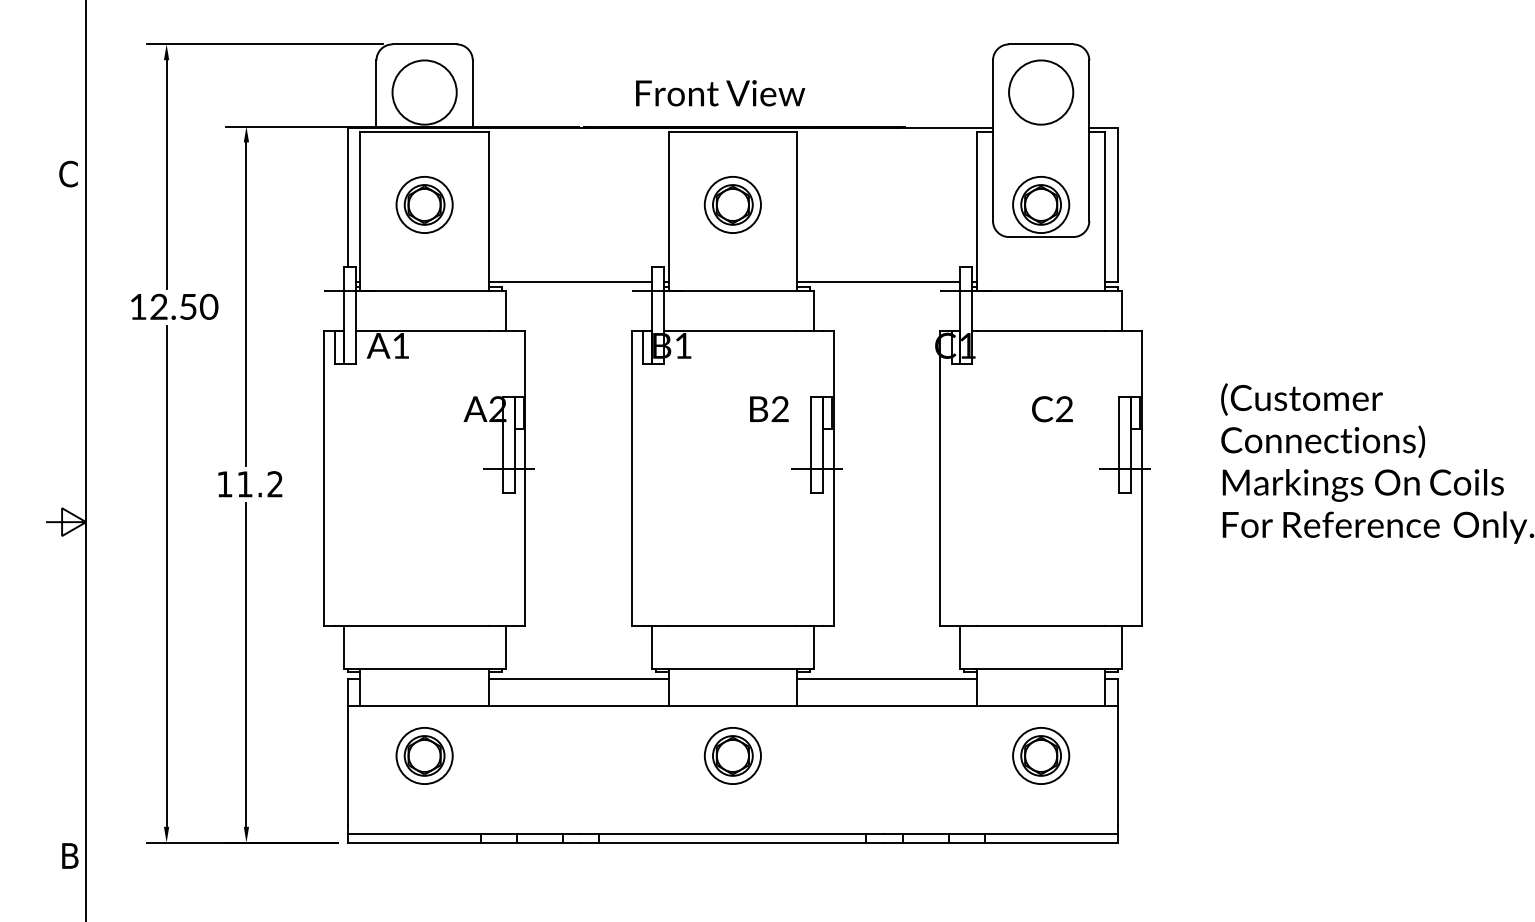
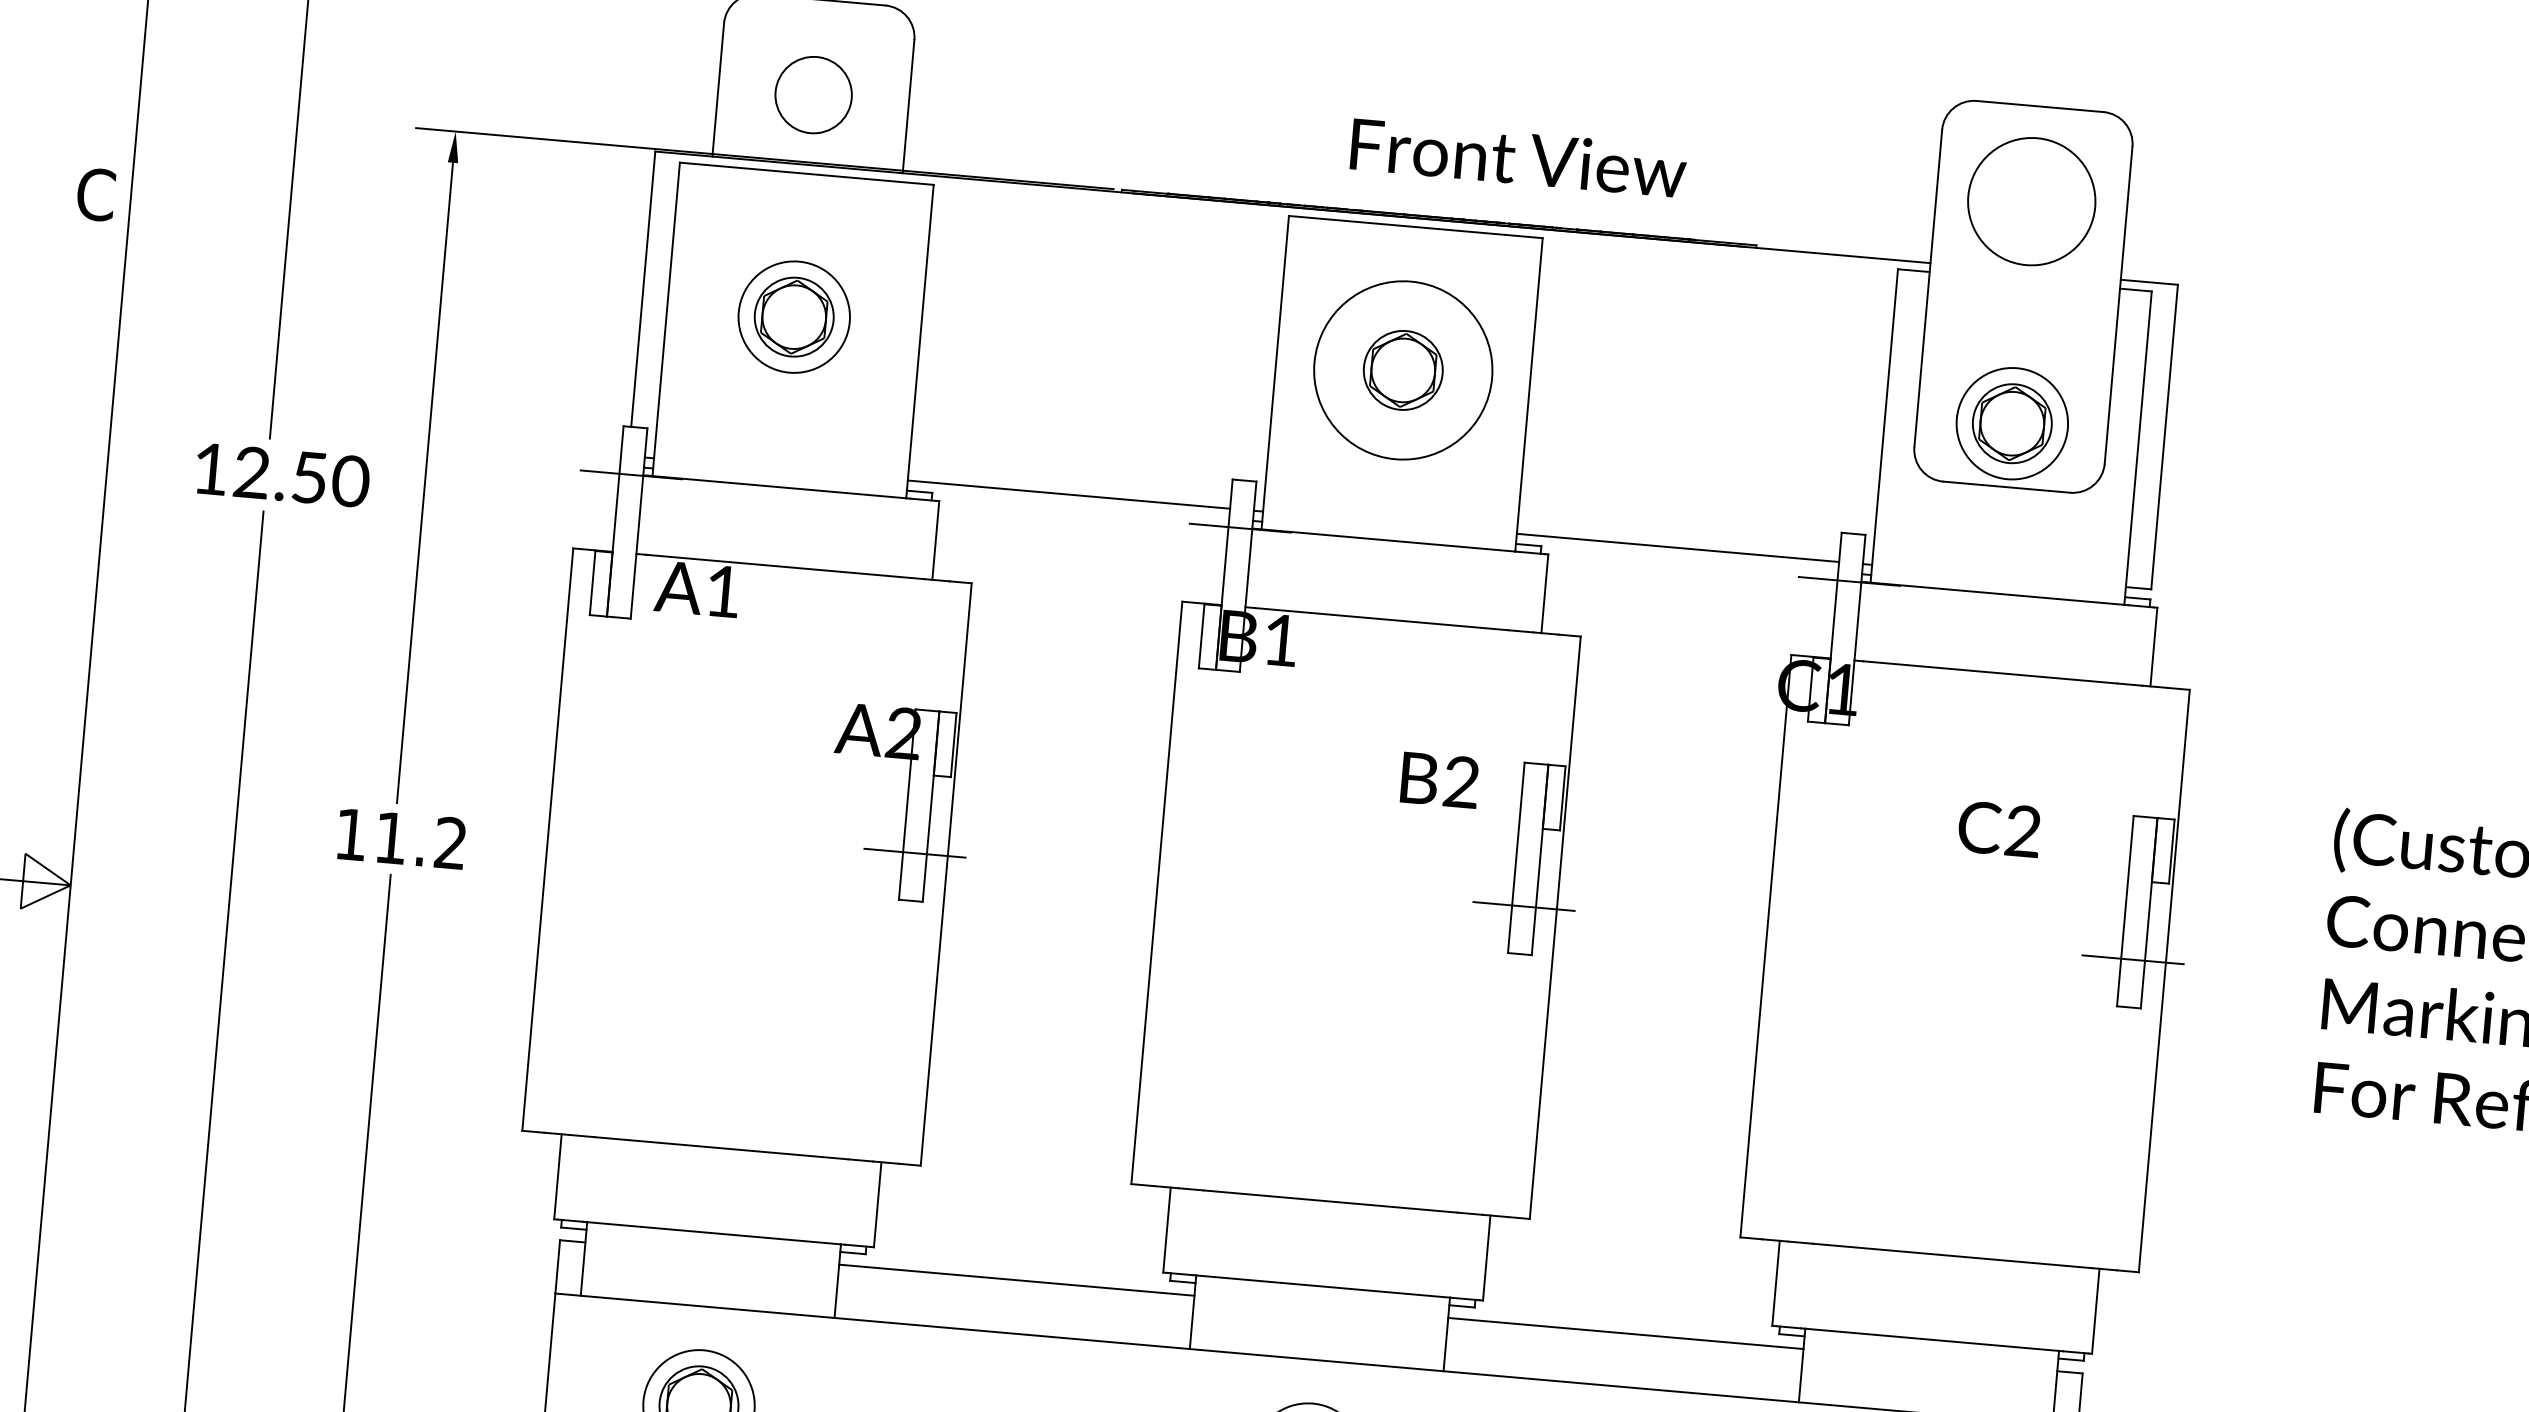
circle: (424, 92) -> (813, 94), size x0.6
text: (720, 93) -> (1518, 158), moved
circle: (732, 204) -> (1402, 369), size x1.6

